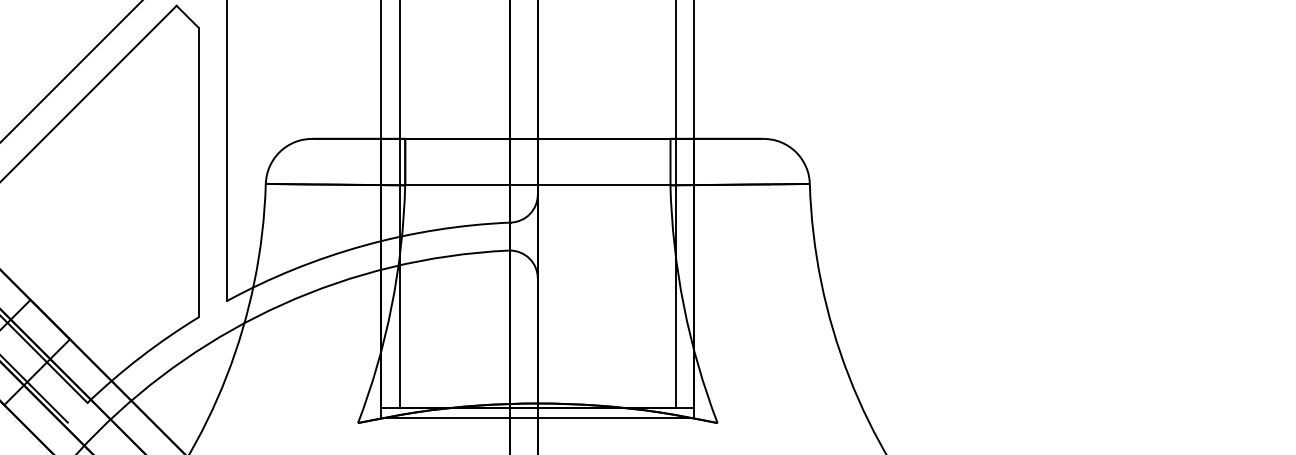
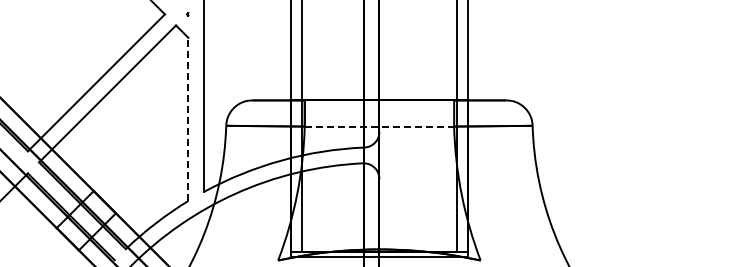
line: (198, 172) -> (188, 119), solid -> dashed
line: (537, 185) -> (379, 126), solid -> dashed

